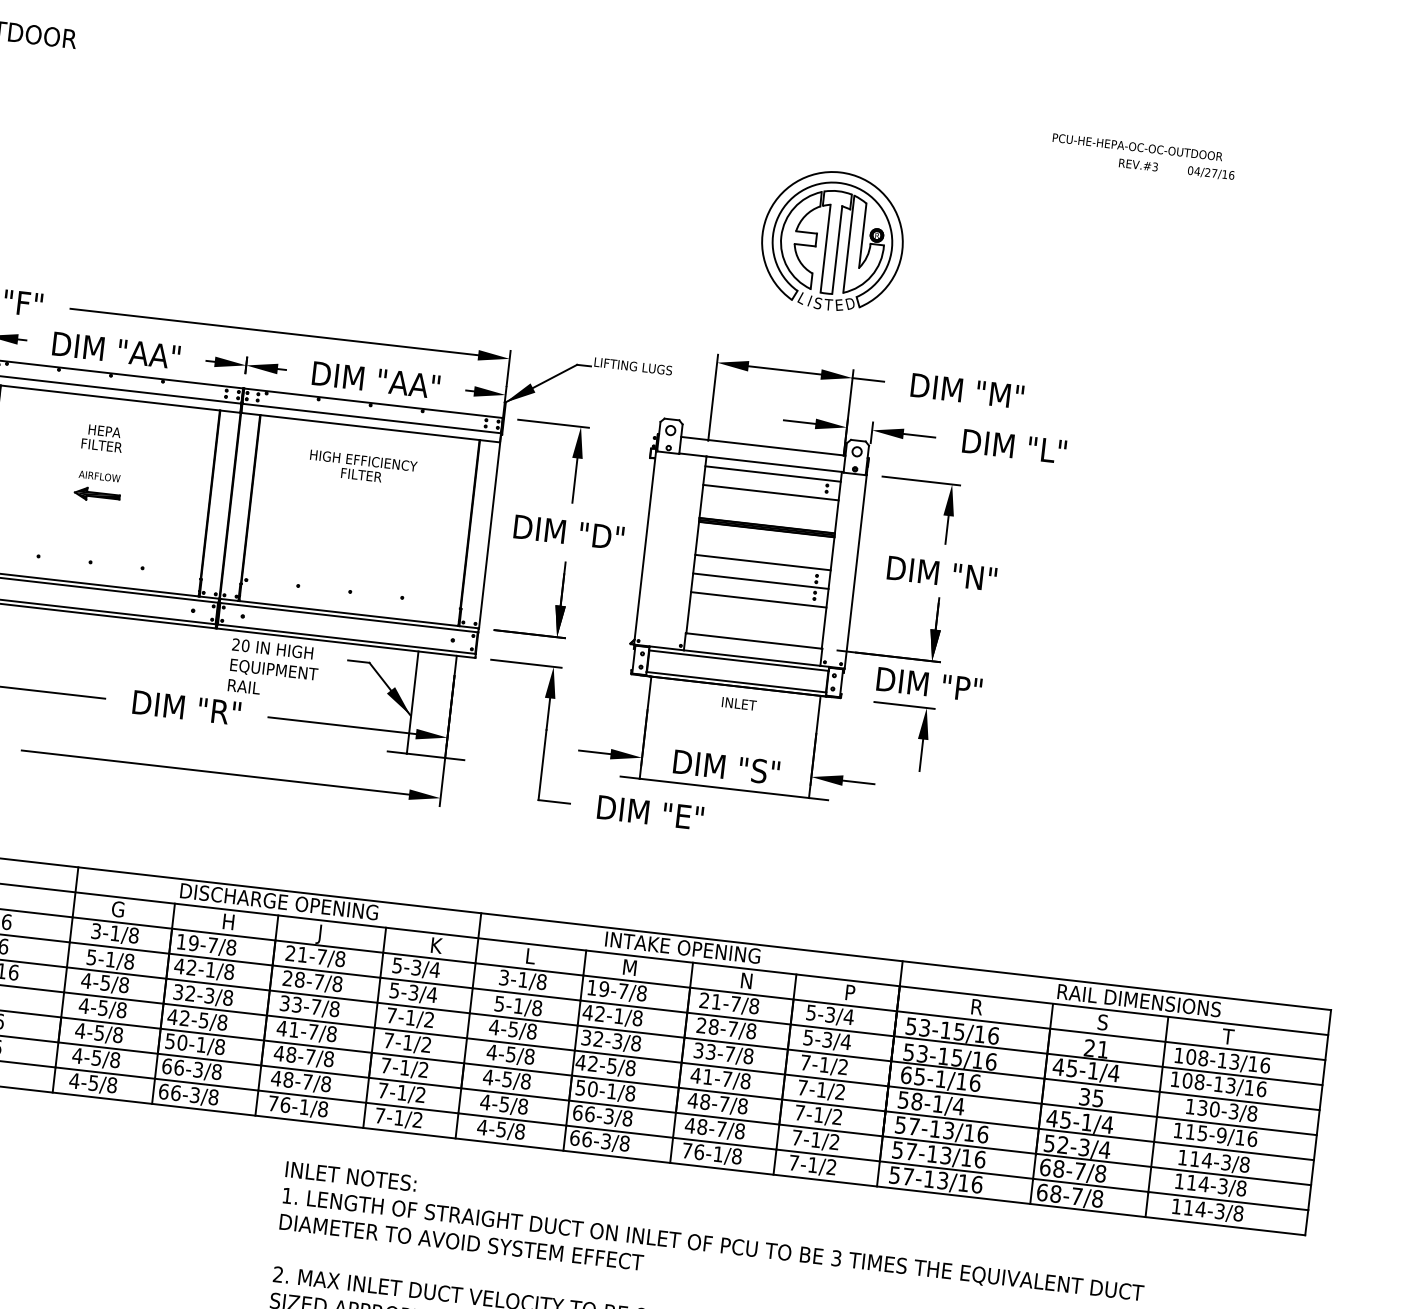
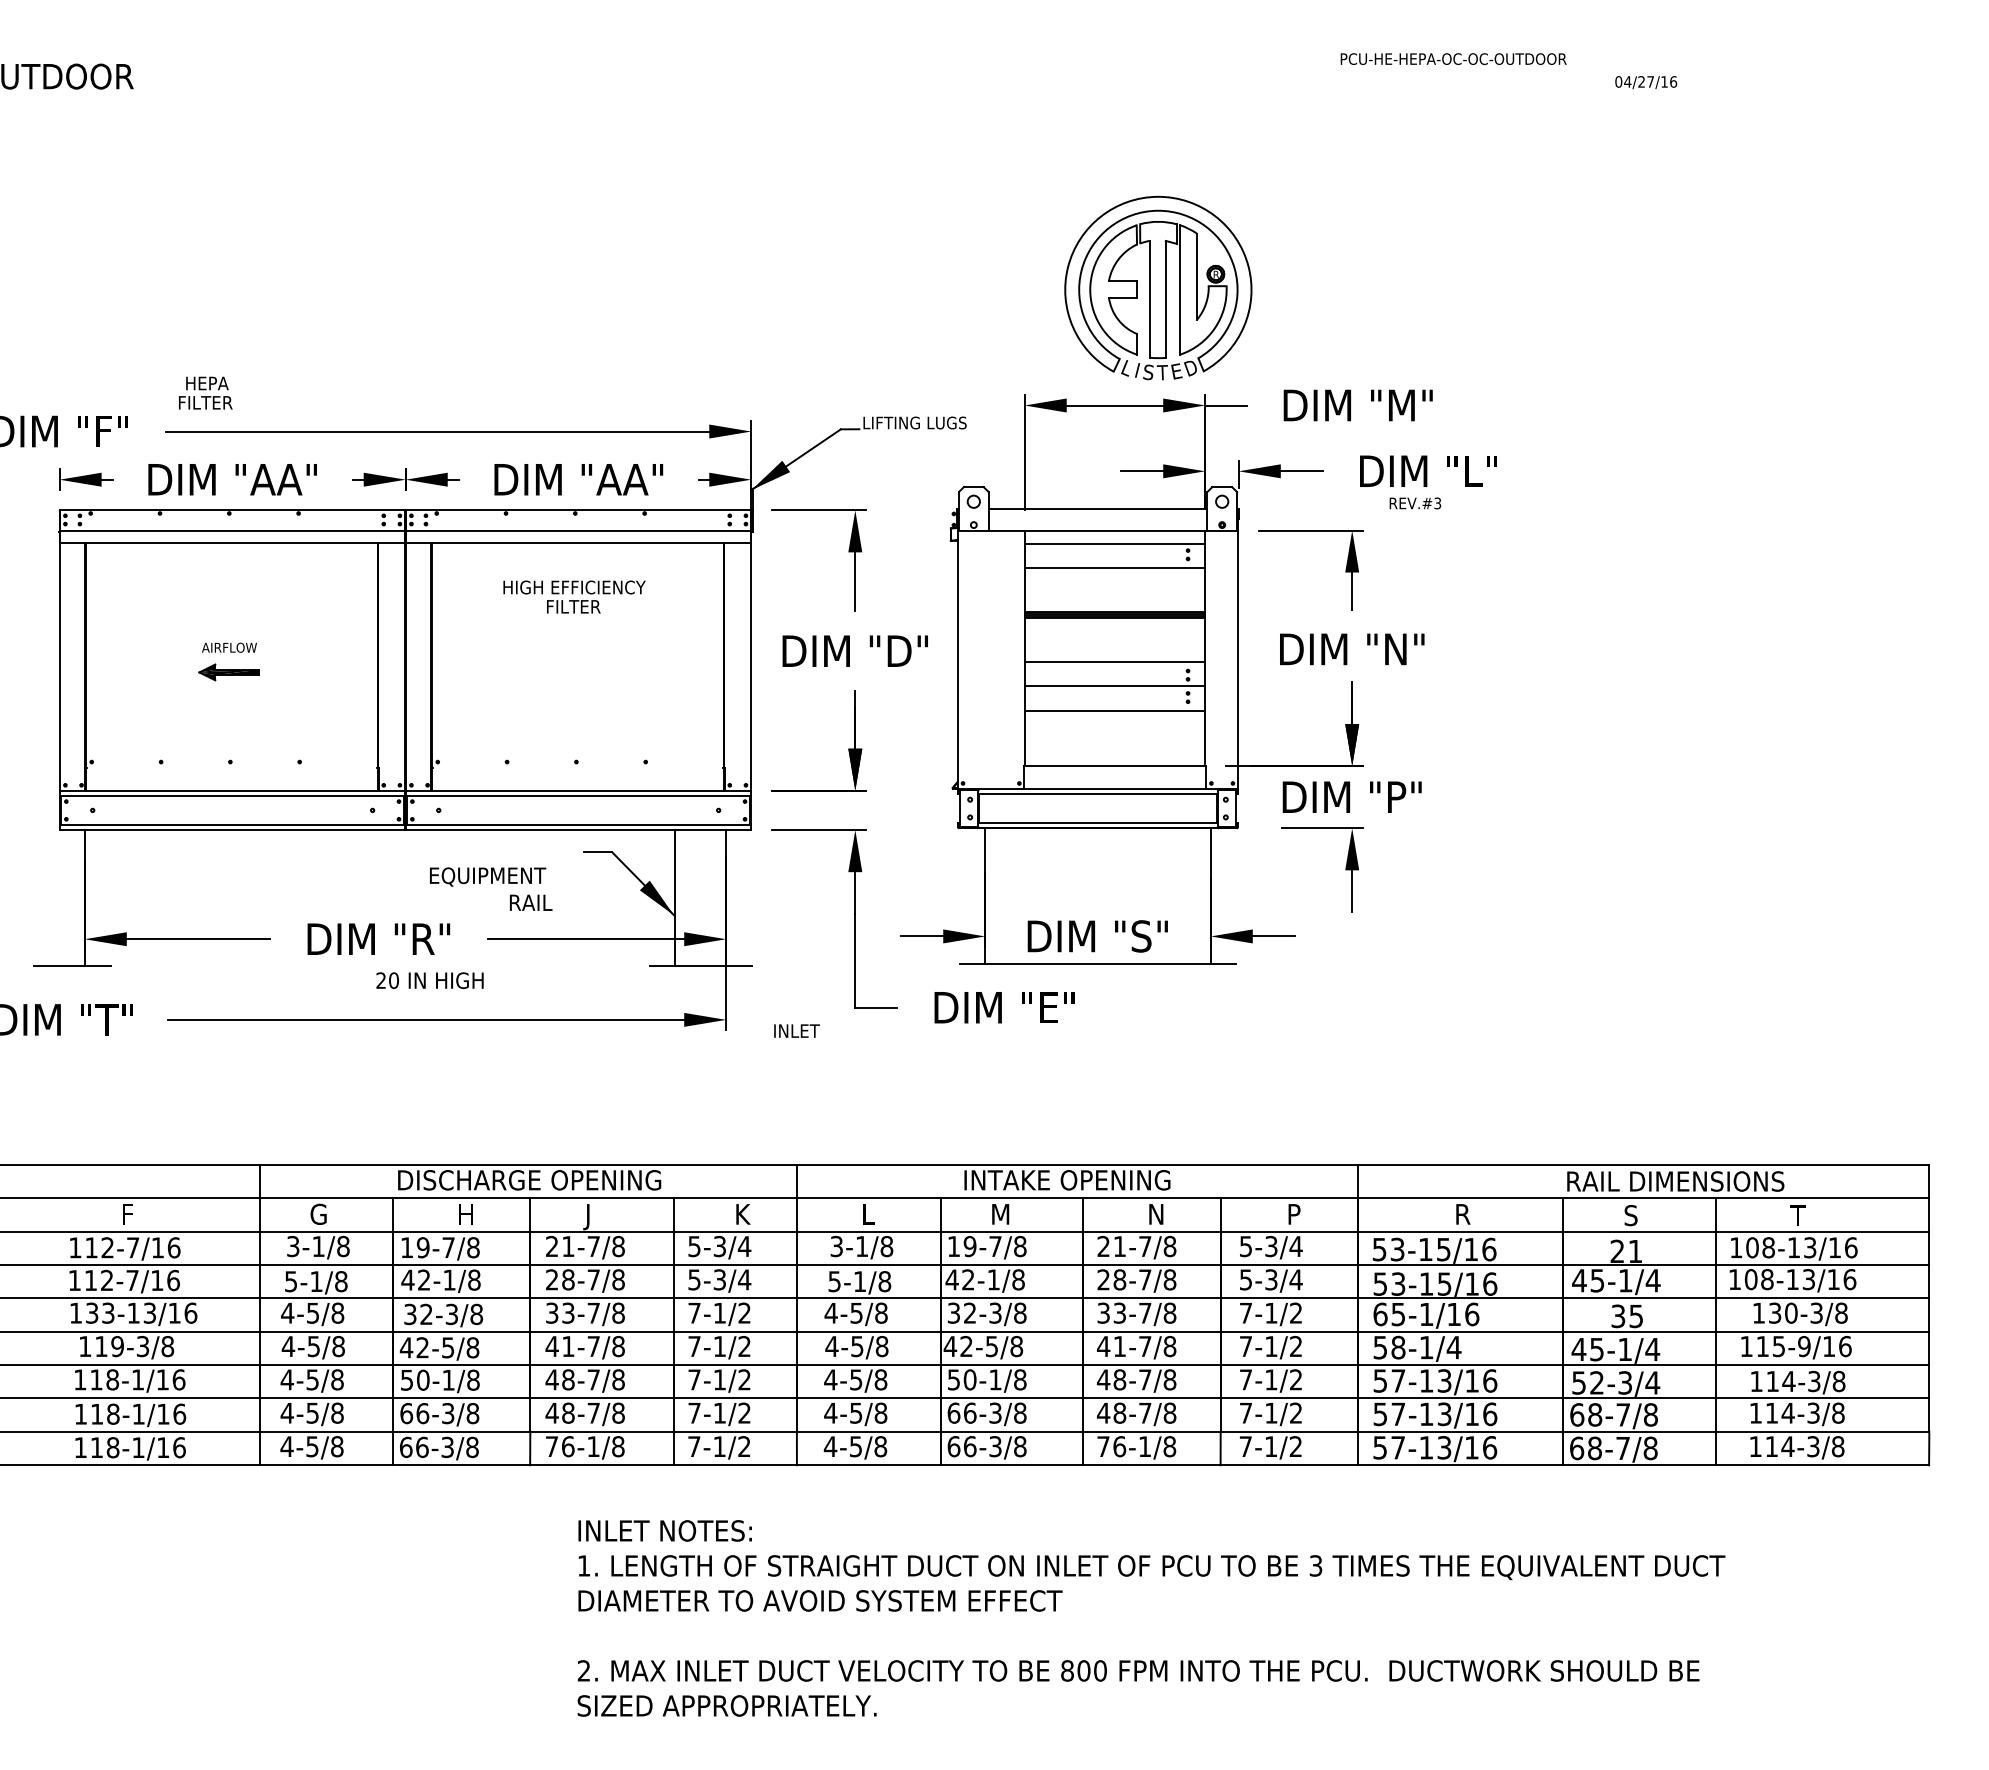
text: (1137, 146) -> (1453, 58), moved
text: (1138, 165) -> (1415, 503), moved
part: (832, 240) -> (1158, 287), moved
text: (102, 437) -> (205, 392), moved
text: (272, 648) -> (429, 980), moved
text: (244, 686) -> (531, 902), moved
text: (738, 703) -> (796, 1030), moved

